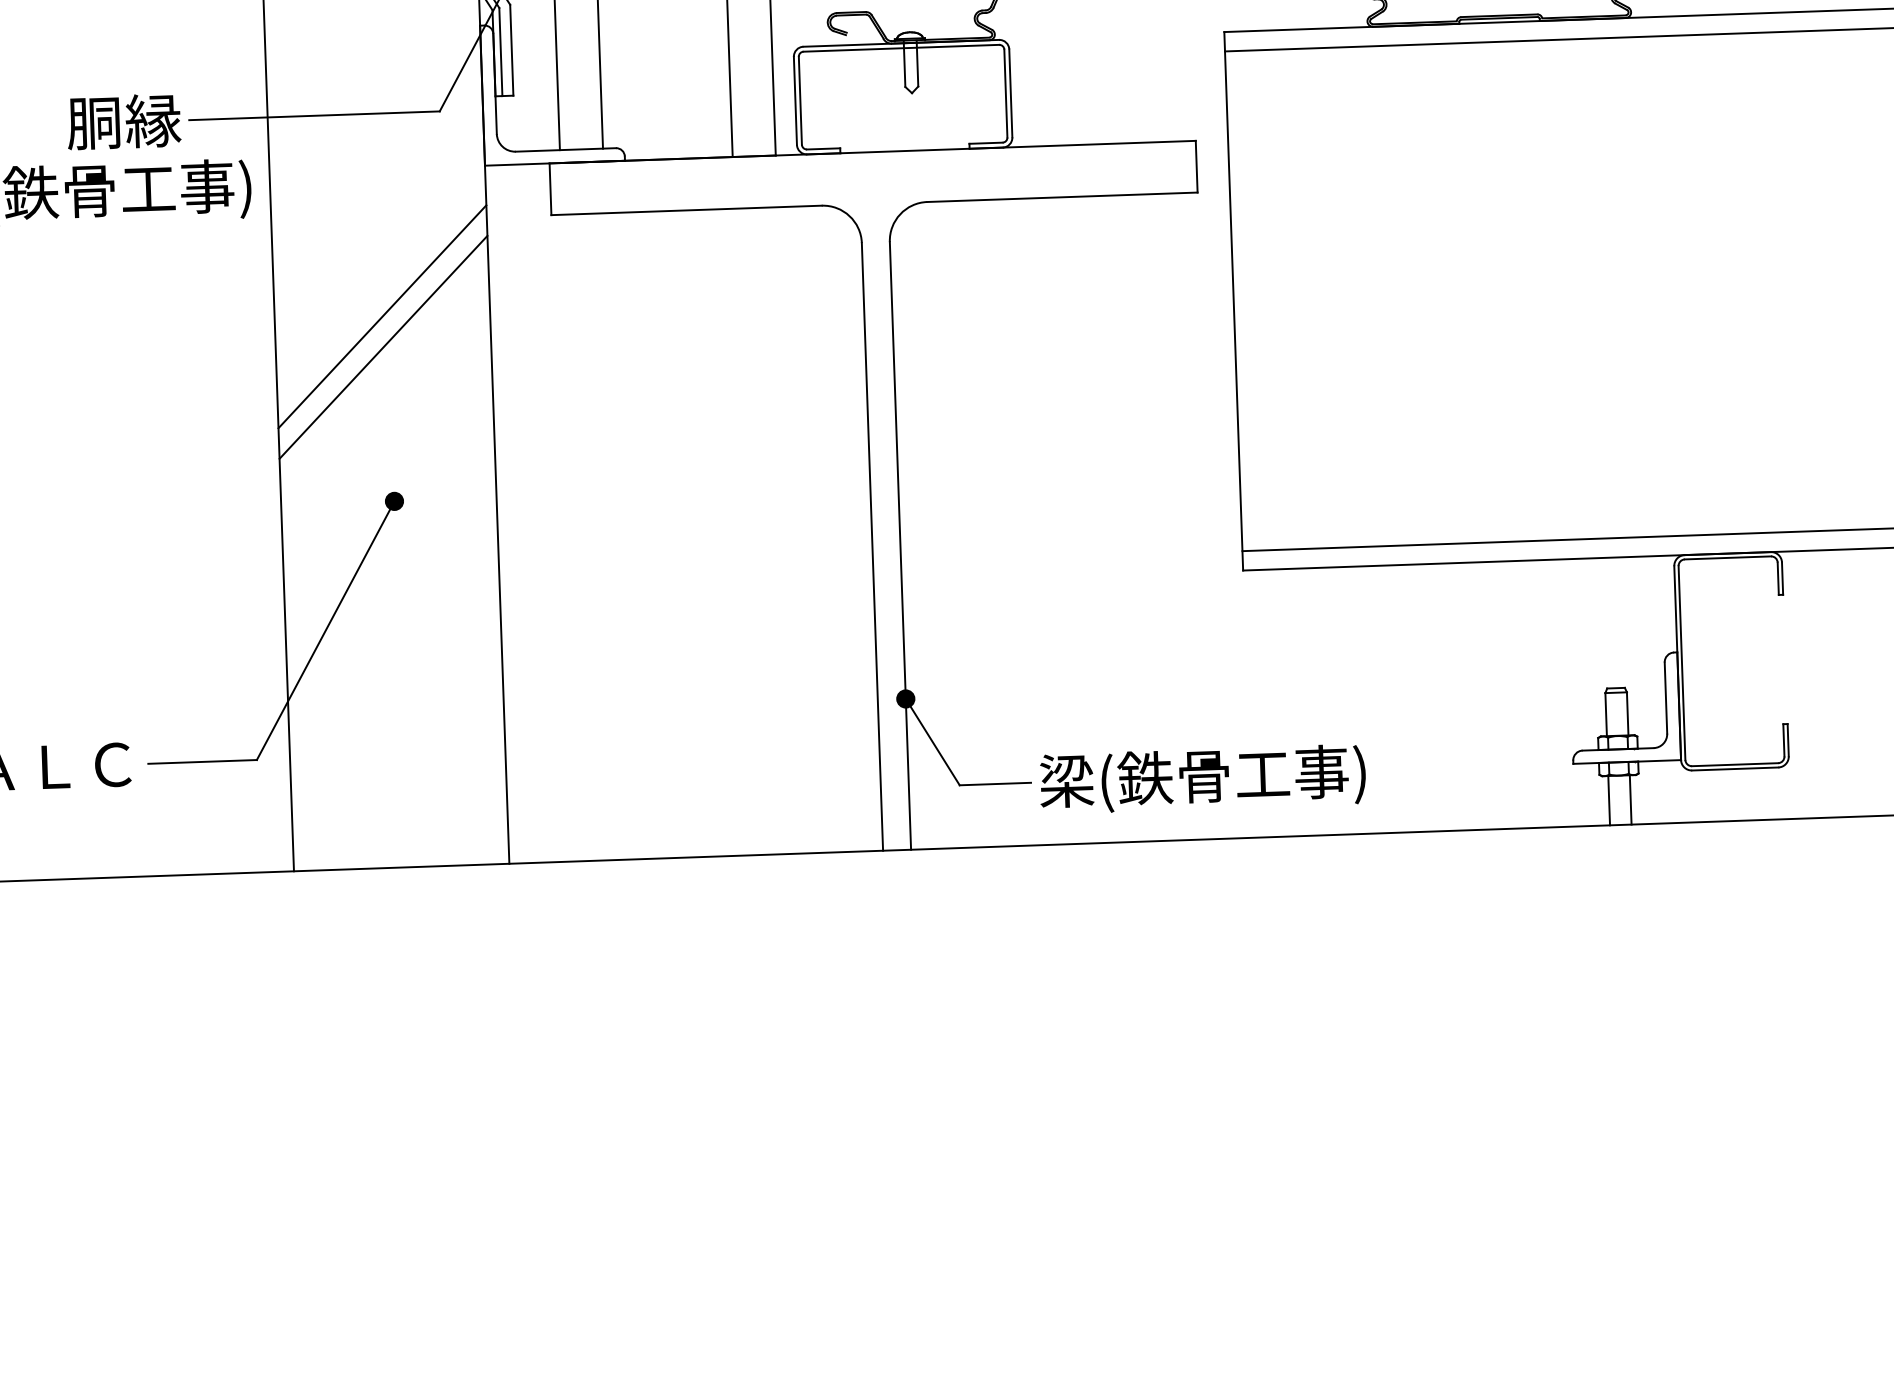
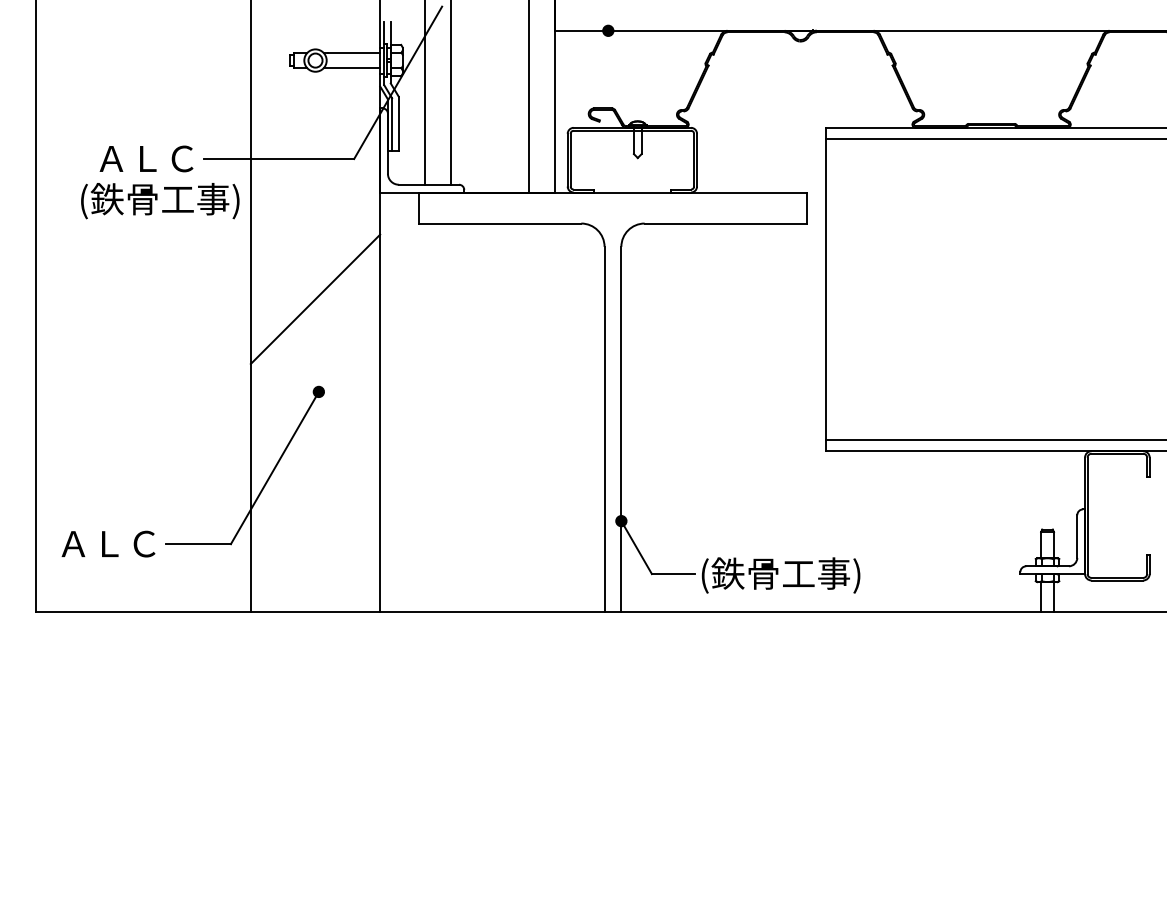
text: (97, 122) -> (148, 158), 胴縁 -> ＡＬＣ
line: (382, 315) -> (315, 280), removed
text: (1202, 779) -> (797, 575), 梁(鉄骨工事) -> (鉄骨工事)

